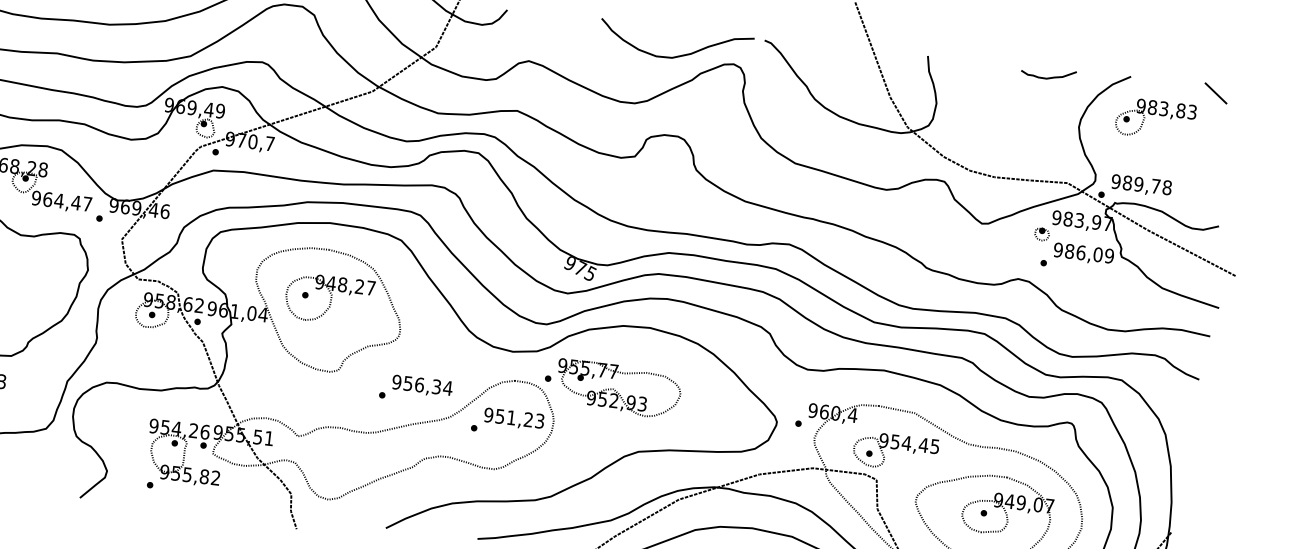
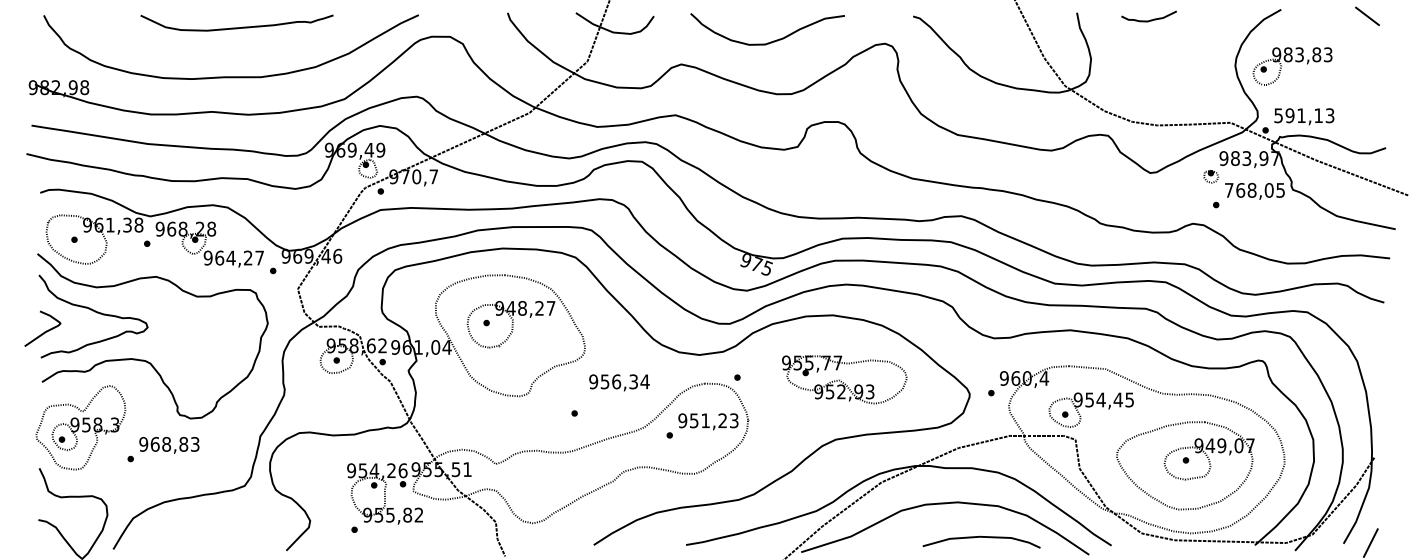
curve: (677, 55) -> (770, 41), moved
curve: (1049, 77) -> (1150, 19), moved
part: (1155, 119) -> (1292, 66), moved
text: (1141, 184) -> (1304, 115), 989,78 -> 591,13
text: (75, 202) -> (247, 257), 964,47 -> 964,27
text: (1083, 252) -> (1254, 189), 986,09 -> 768,05
text: (422, 385) -> (619, 382), moved
part: (618, 388) -> (844, 379), moved

